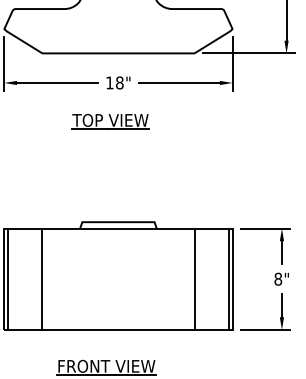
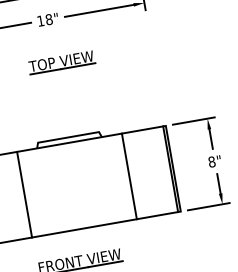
part: (110, 121) -> (61, 62), moved
line: (42, 278) -> (24, 194), moved
line: (194, 278) -> (129, 175), moved

